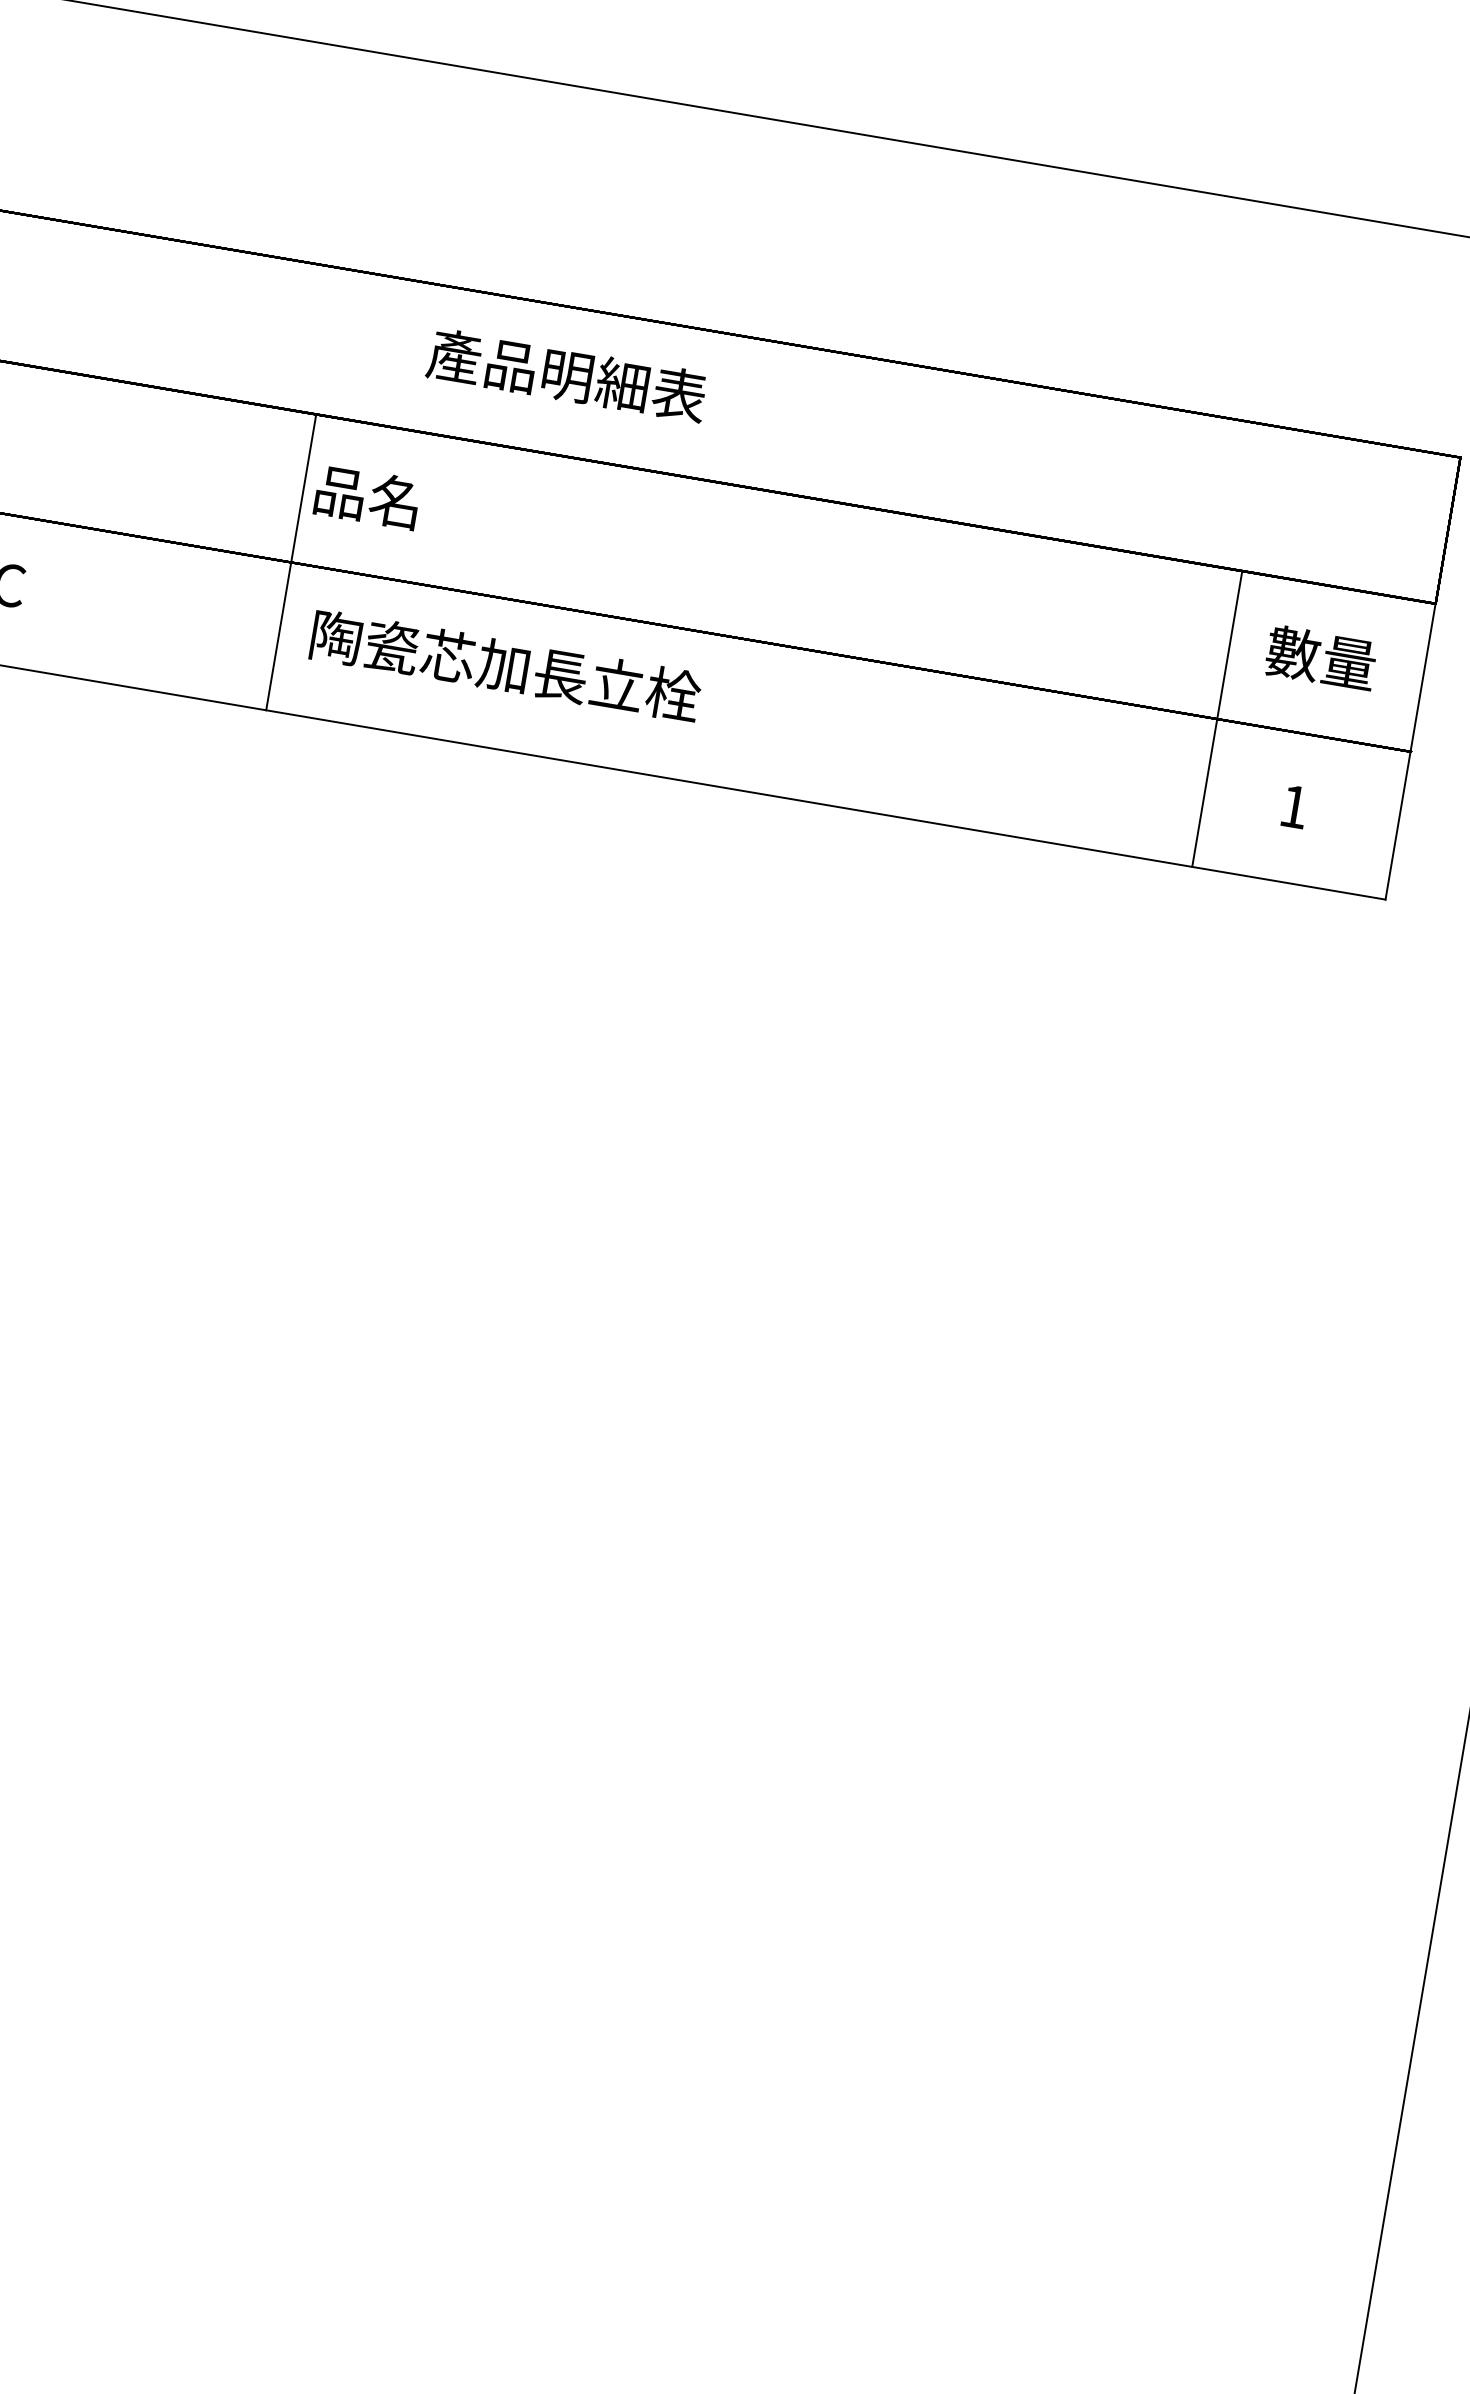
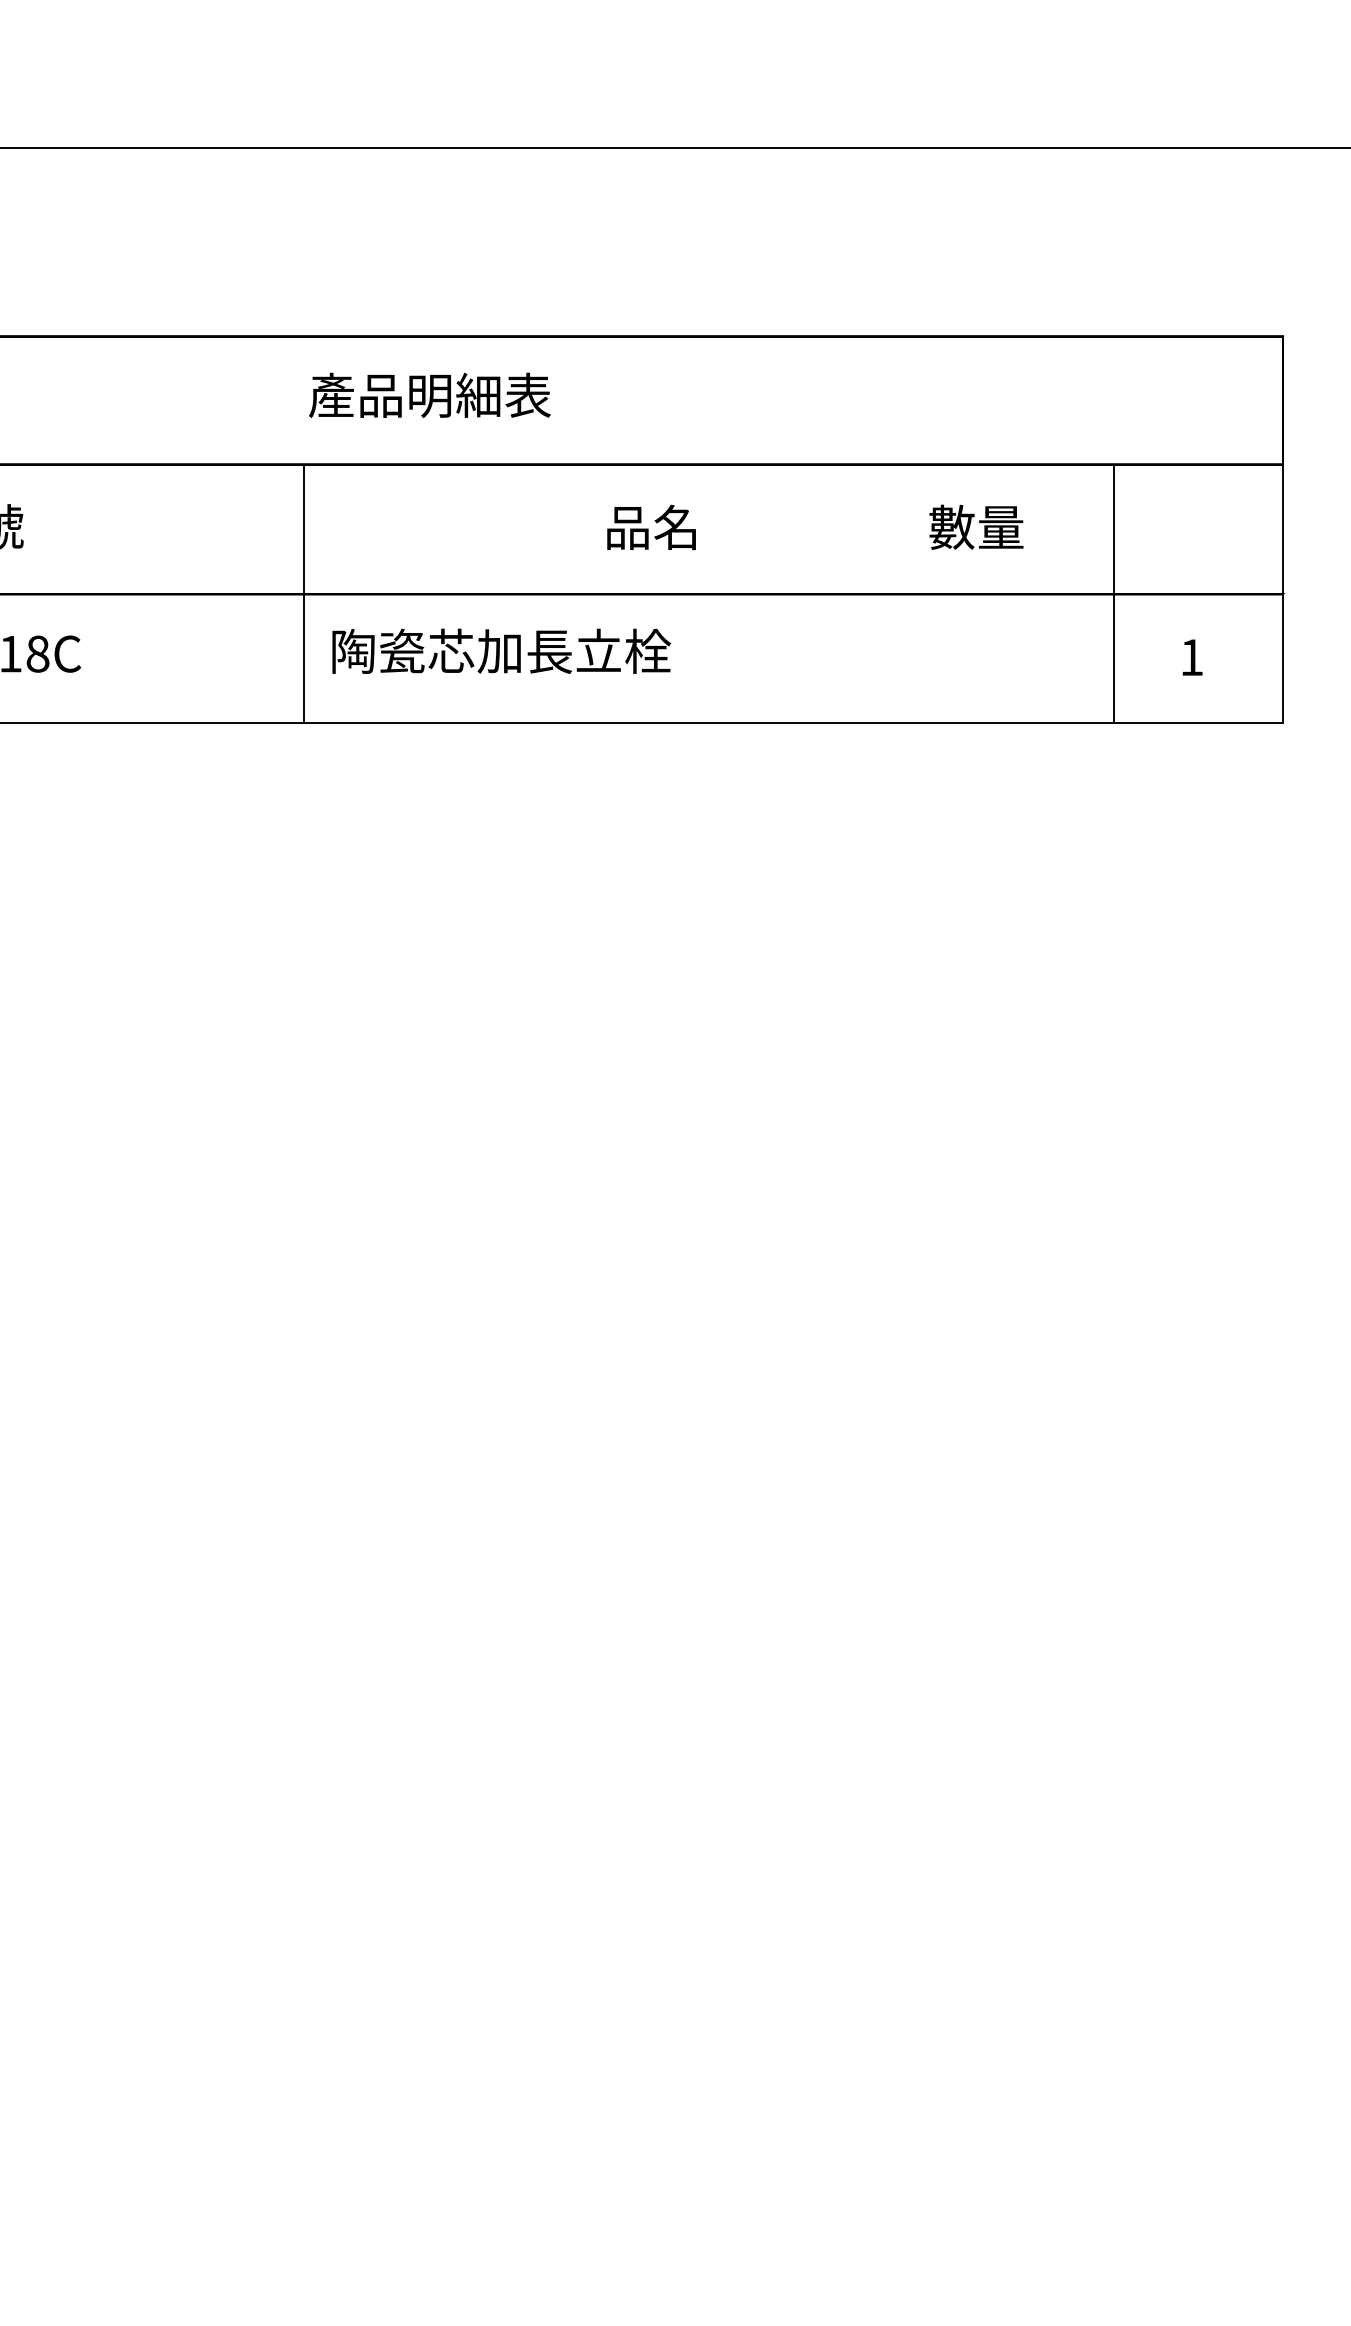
text: (566, 374) -> (429, 394), moved
text: (367, 497) -> (651, 527), moved
text: (1321, 657) -> (976, 526), moved

